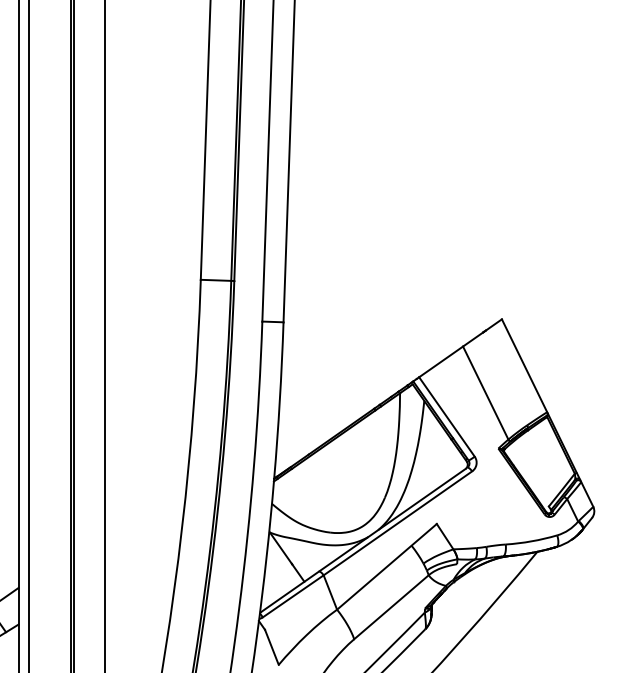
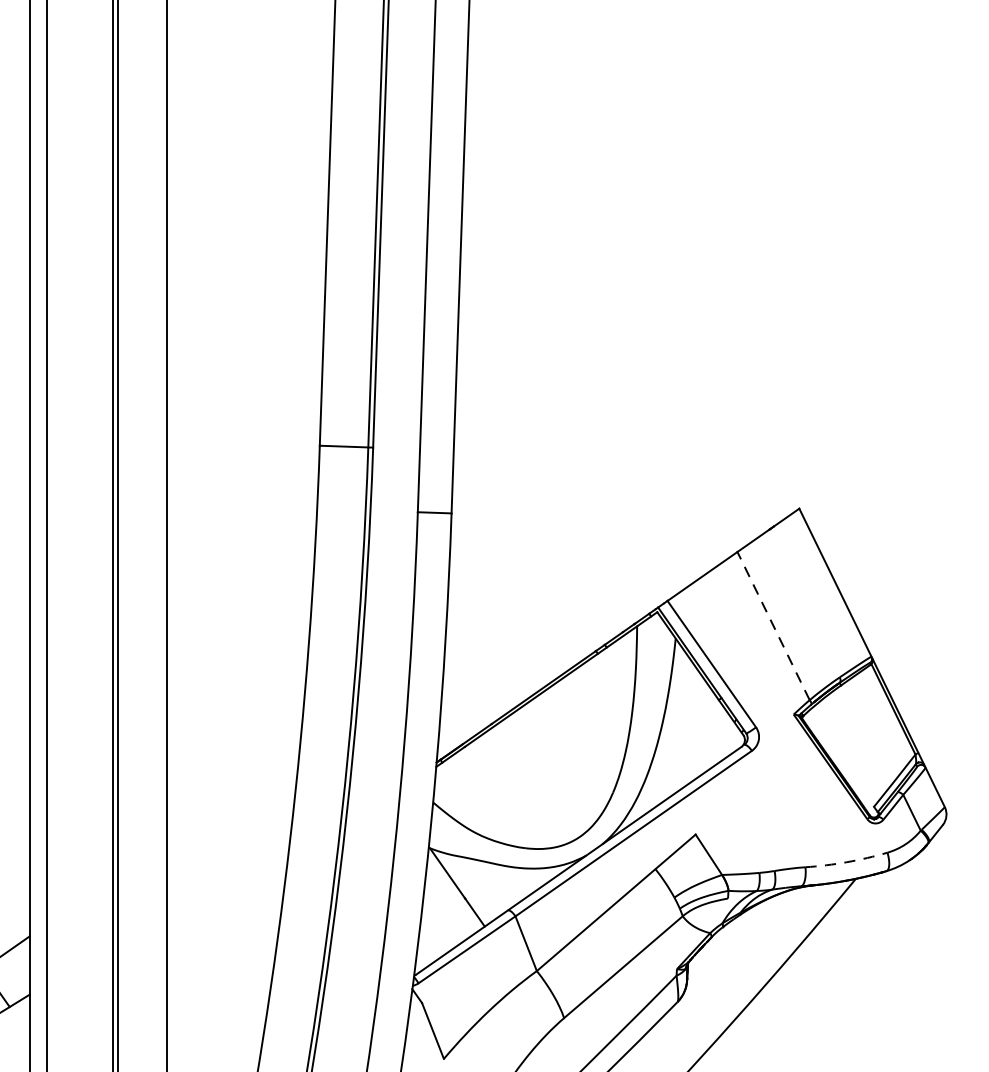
line: (485, 393) -> (773, 626), solid -> dashed
arc: (531, 541) -> (846, 862), solid -> dashed

